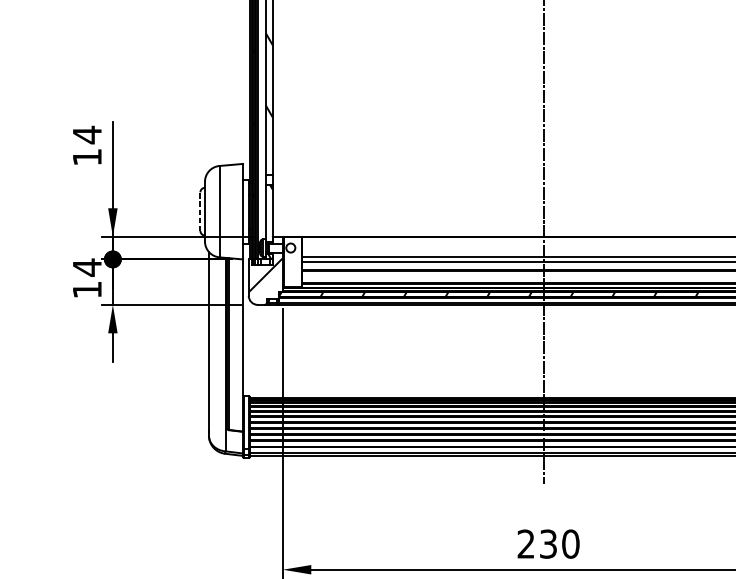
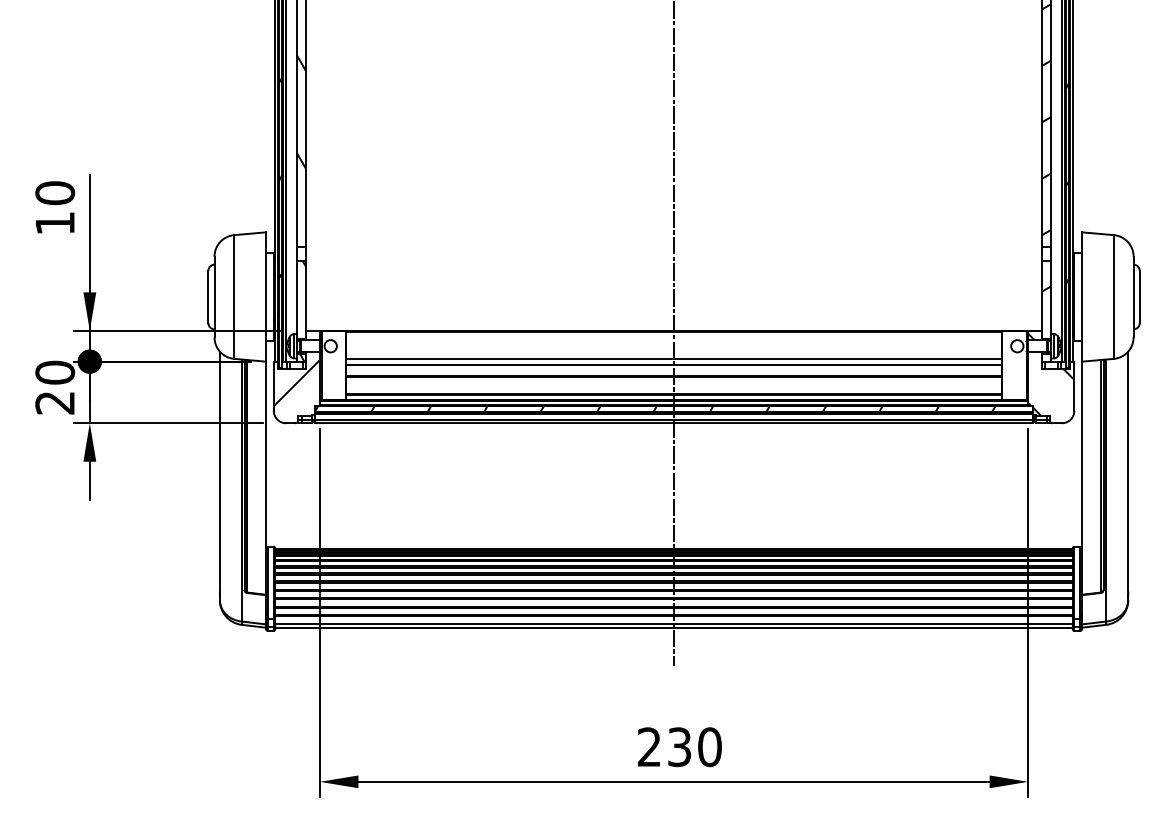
text: (87, 134) -> (55, 192), 14 -> 10
line: (200, 211) -> (208, 296), dashed -> solid
text: (87, 278) -> (55, 387), 14 -> 20

